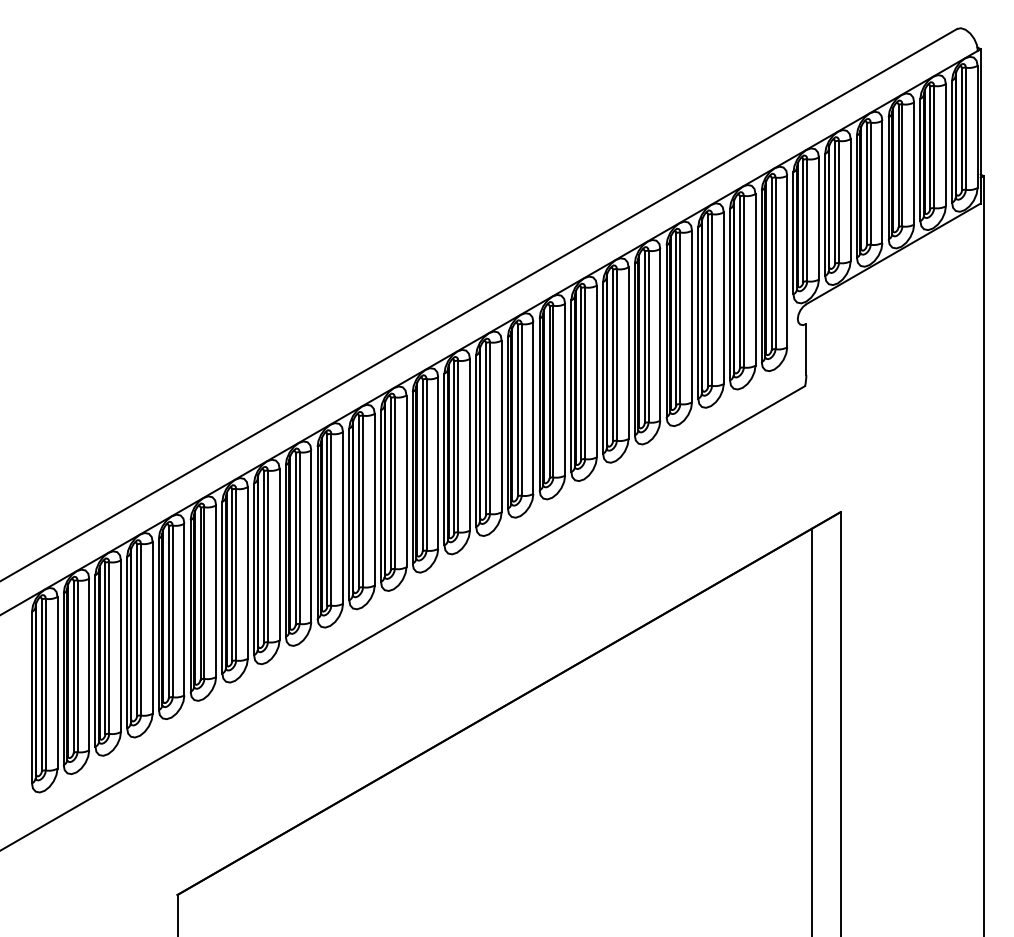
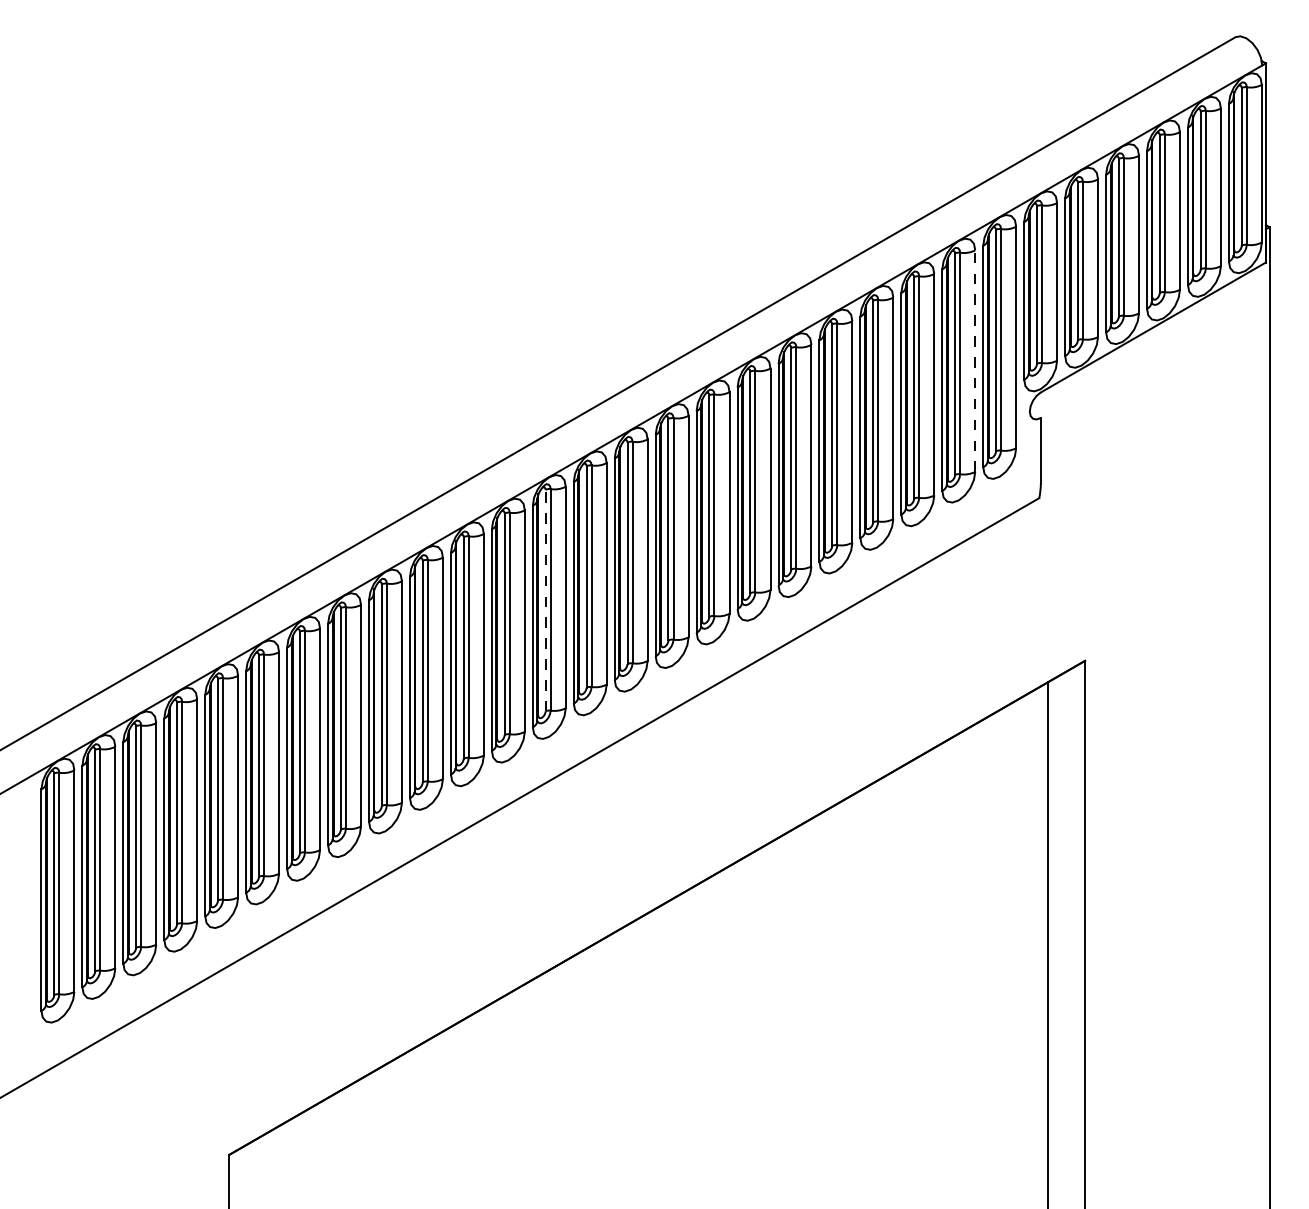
line: (755, 279) -> (975, 360), solid -> dashed
line: (422, 465) -> (545, 600), solid -> dashed

